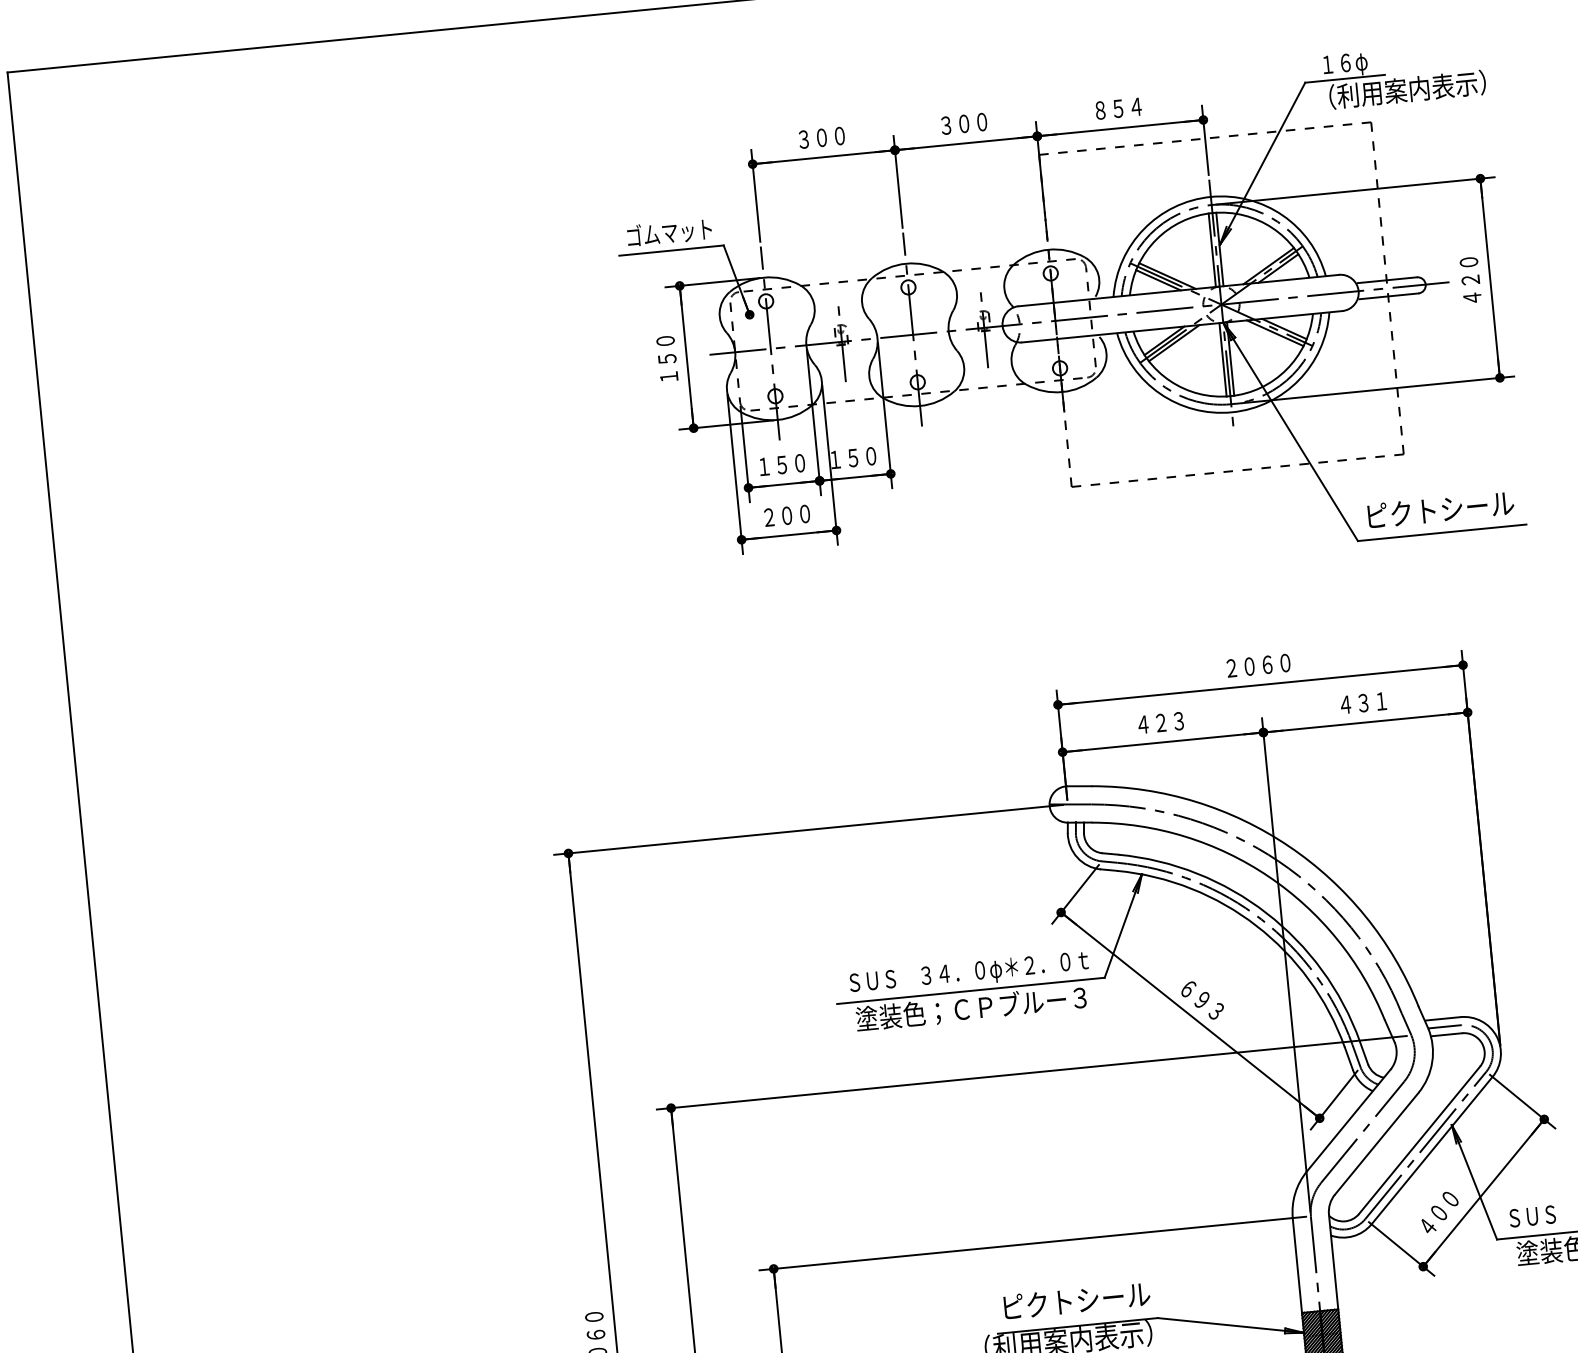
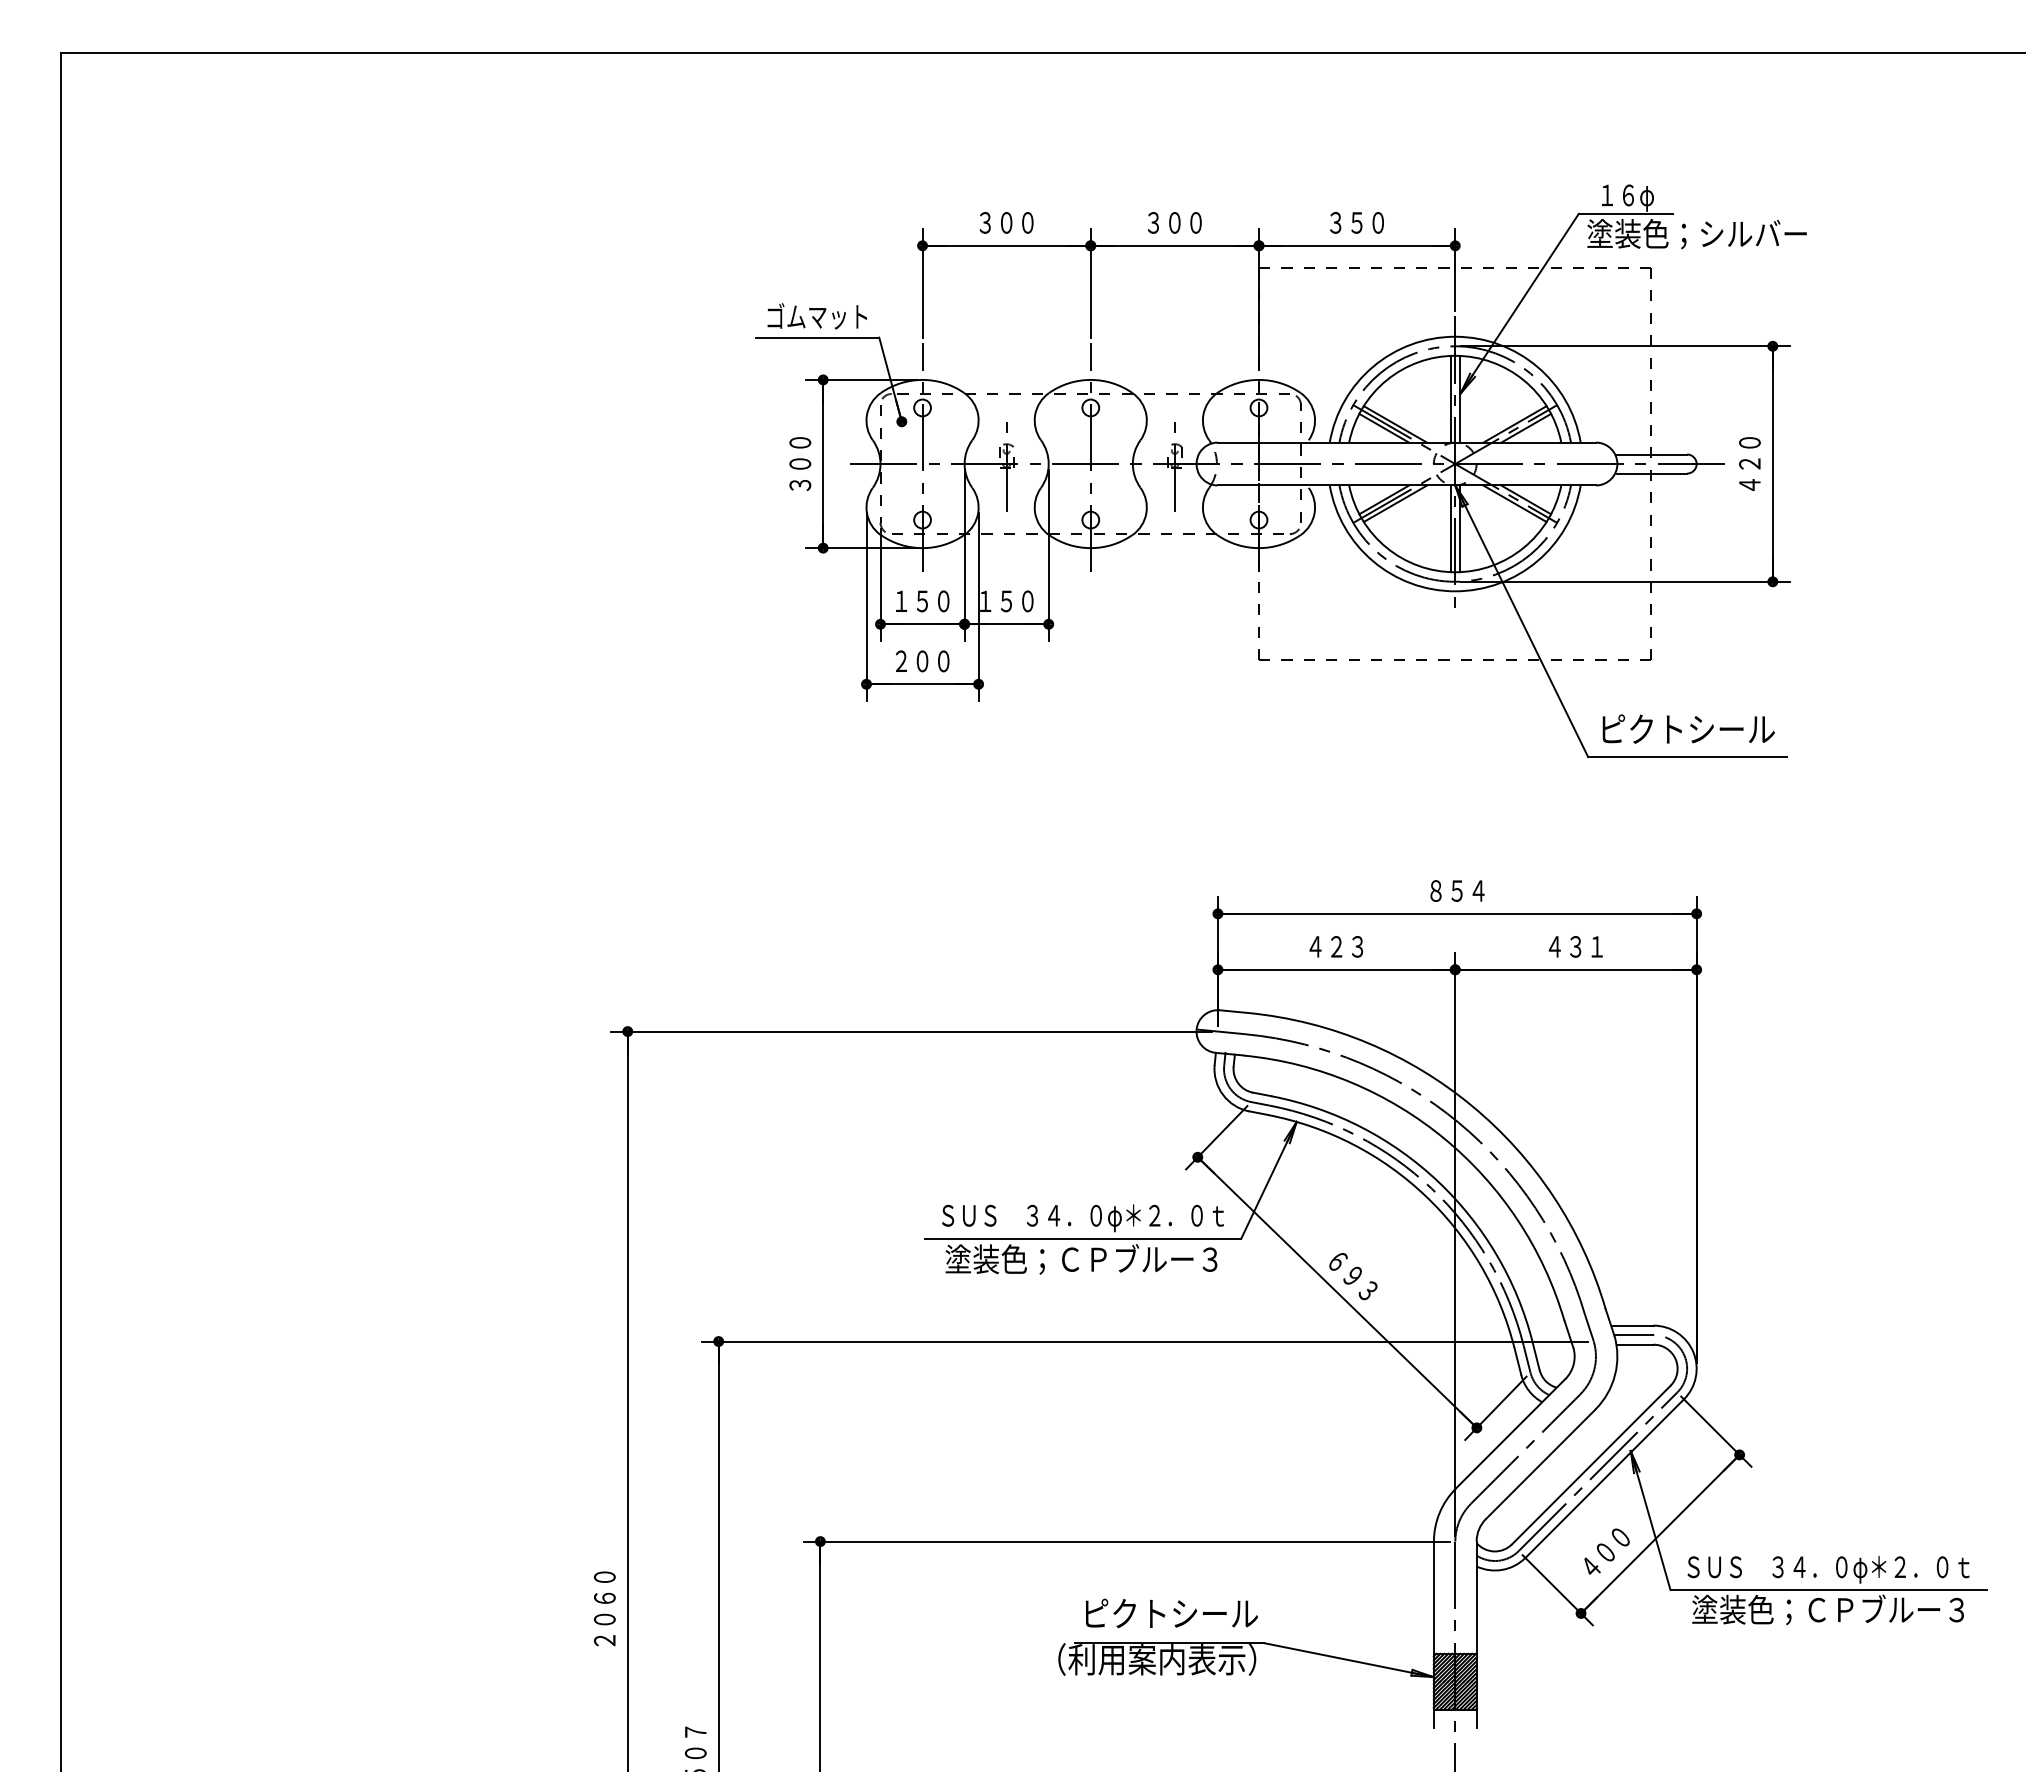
text: (1406, 89) -> (1696, 233), （利用案内表示） -> 塗装色；シルバー
text: (1118, 108) -> (1357, 222), ８５４ -> ３５０
text: (668, 367) -> (800, 474), １５０ -> ３００
text: (1258, 665) -> (1457, 890), ２０６０ -> ８５４

